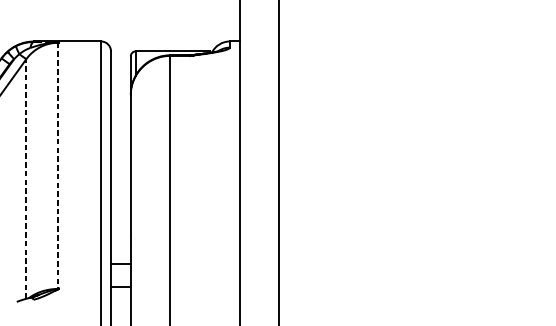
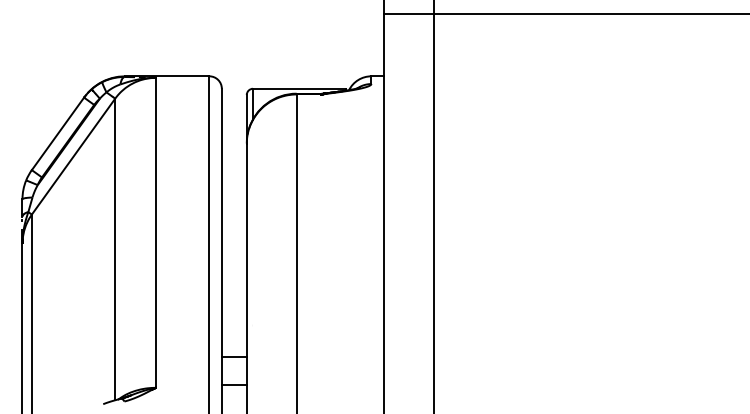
line: (58, 165) -> (155, 232), dashed -> solid
line: (26, 179) -> (115, 249), dashed -> solid

